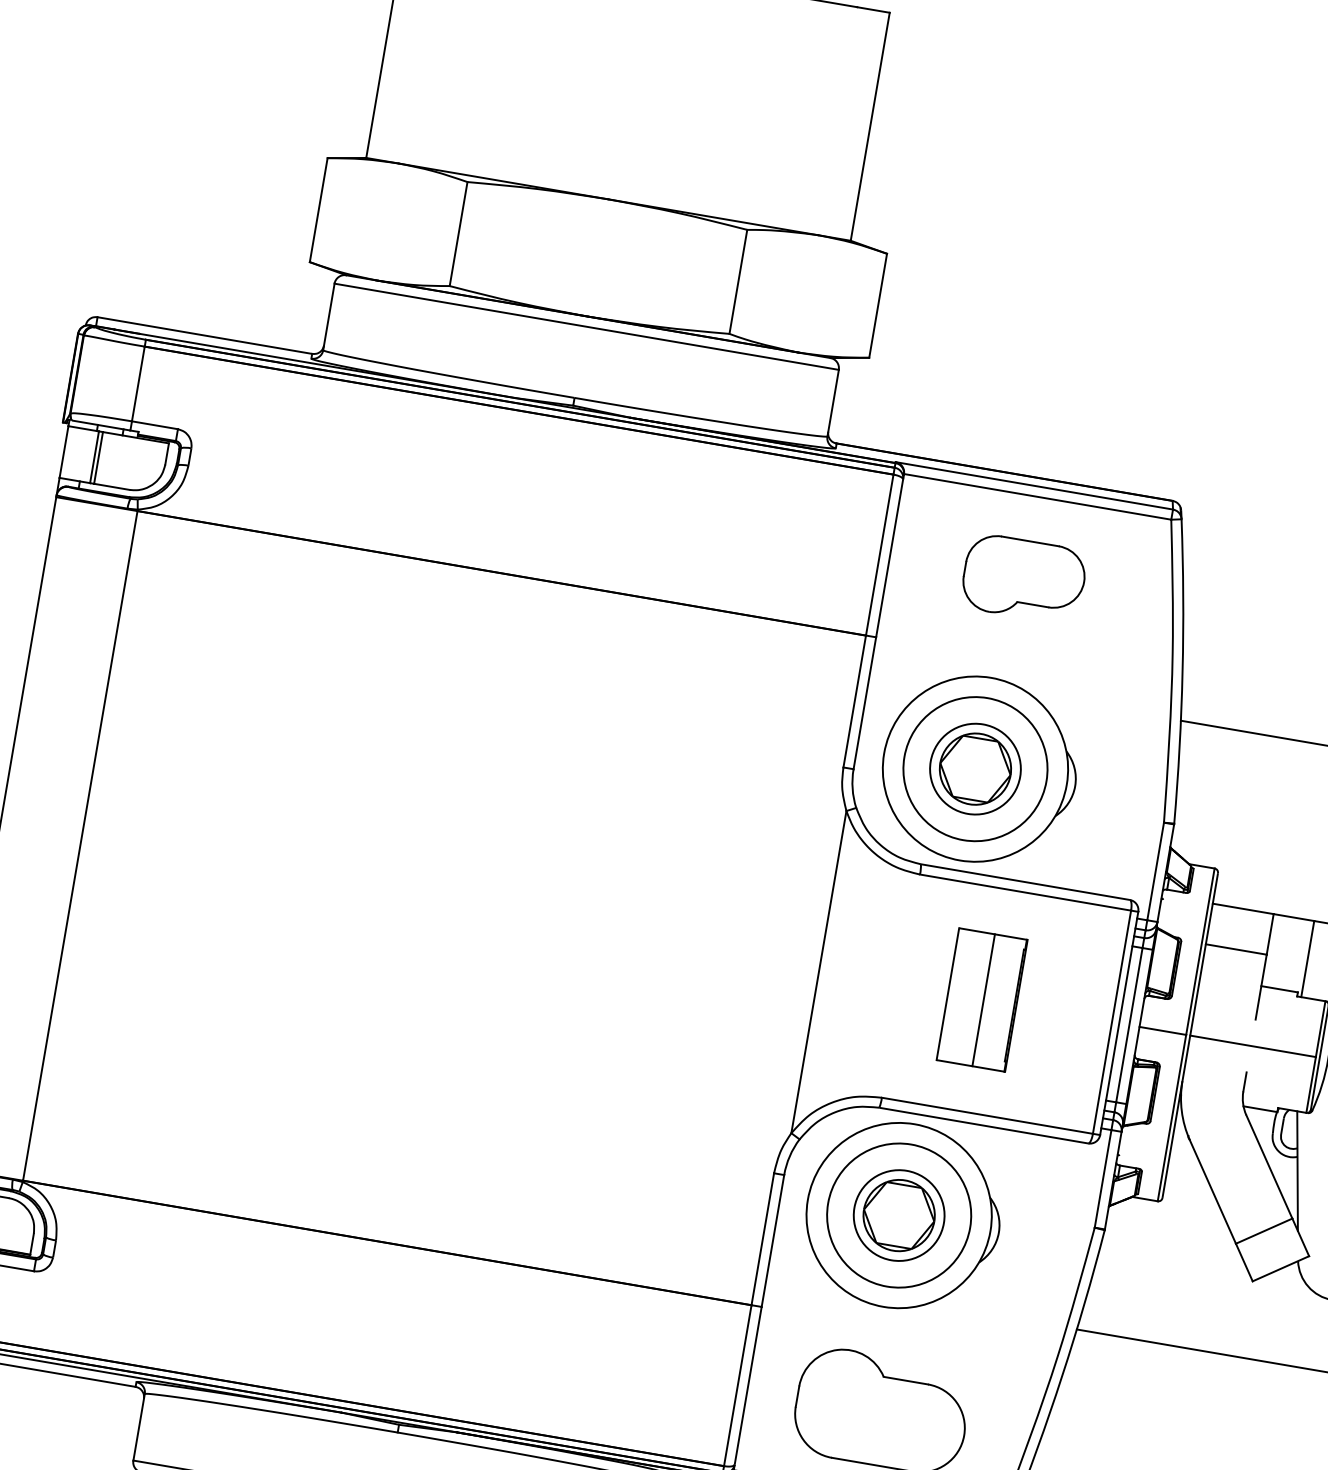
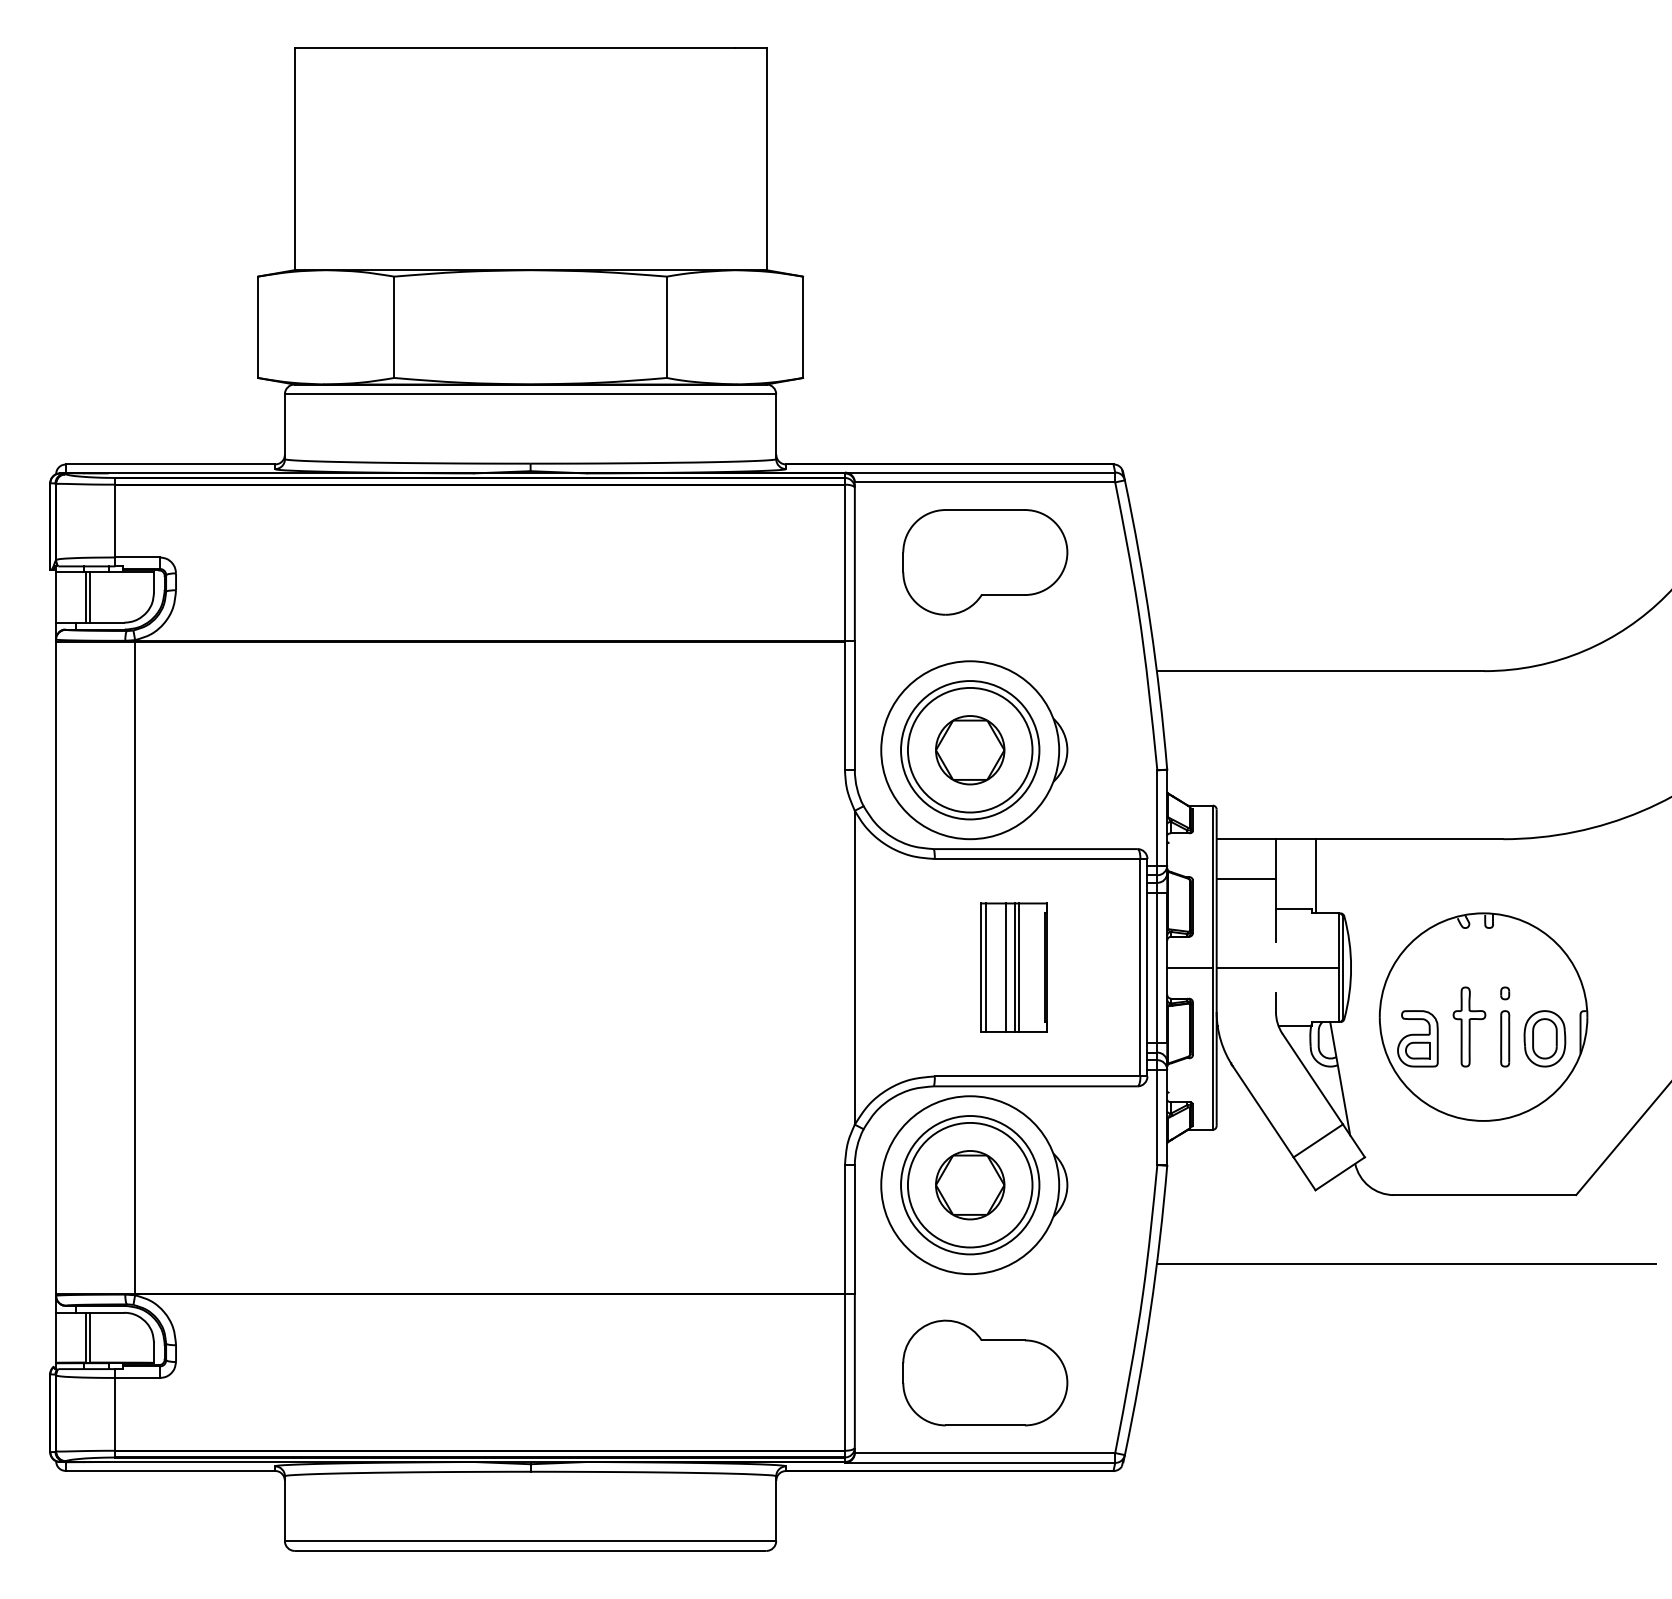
part: (1024, 579) -> (985, 562), size x1.43
circle: (974, 768) -> (969, 749), size x1.43
line: (954, 994) -> (986, 967), added
line: (973, 998) -> (1005, 967), added
line: (986, 1000) -> (1018, 967), added
circle: (898, 1214) -> (969, 1184), size x1.43

